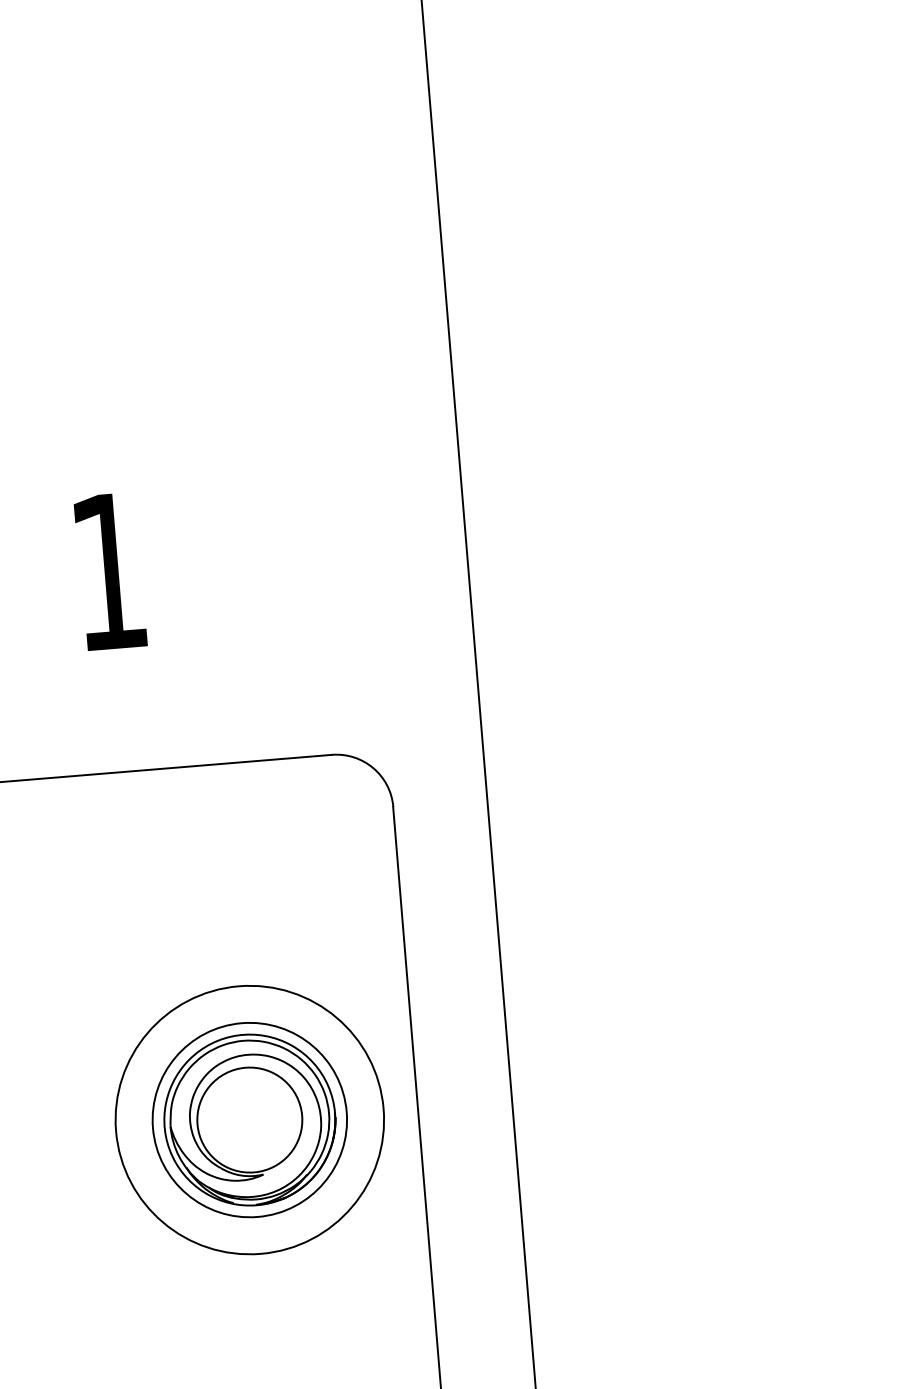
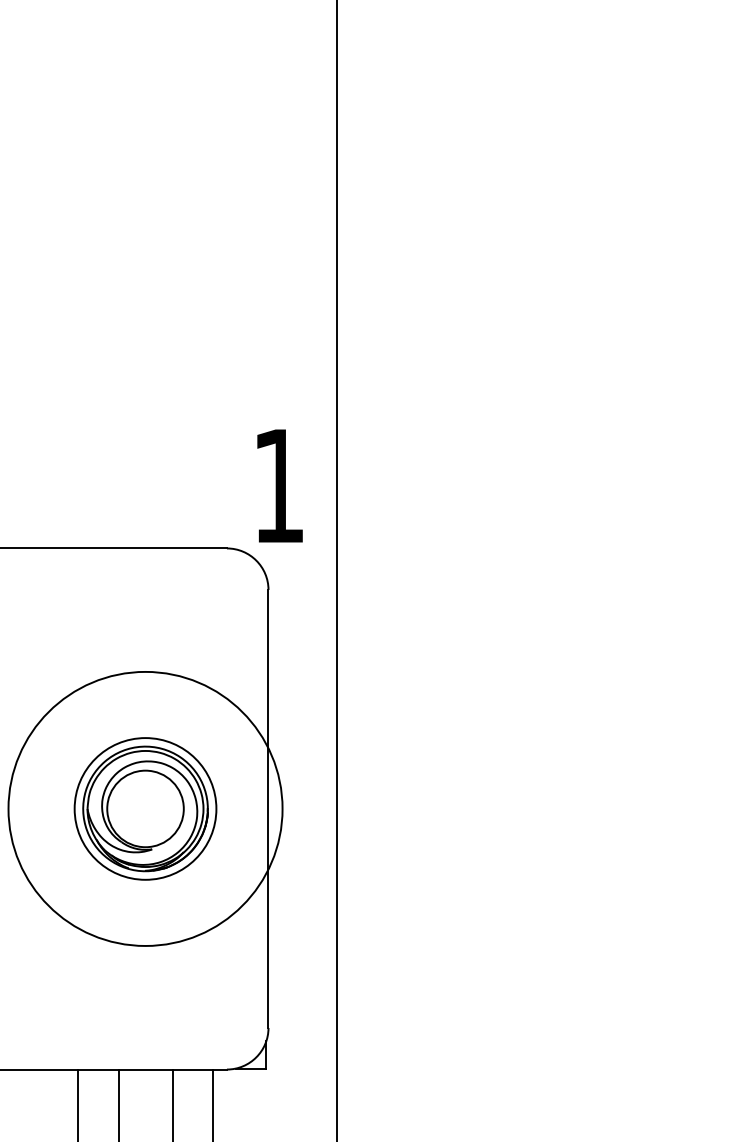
text: (109, 570) -> (279, 485), moved
circle: (249, 1119) -> (145, 808), size x1.4

